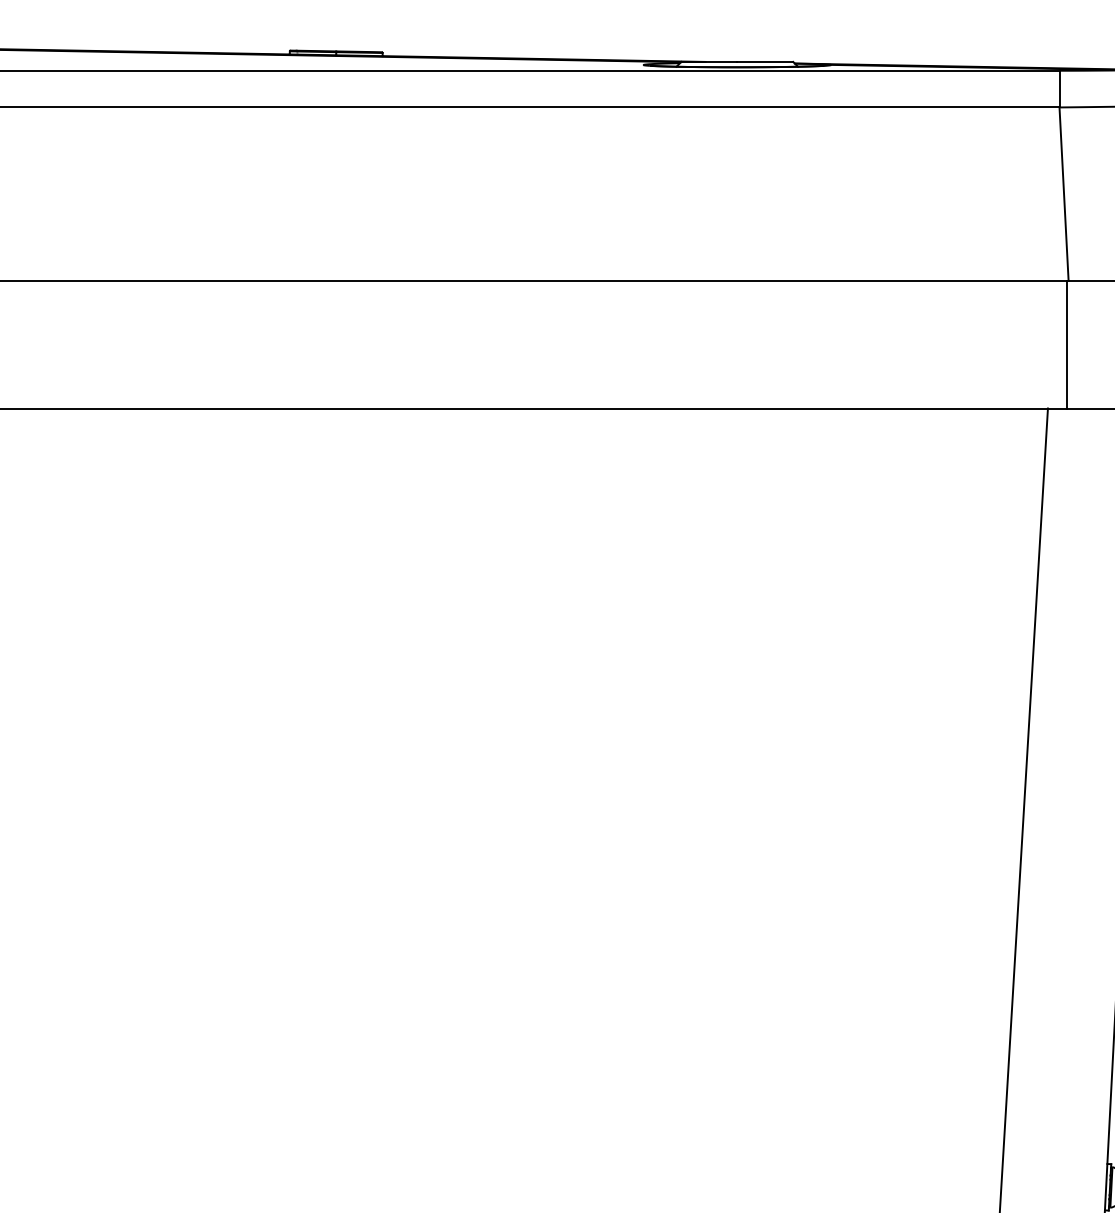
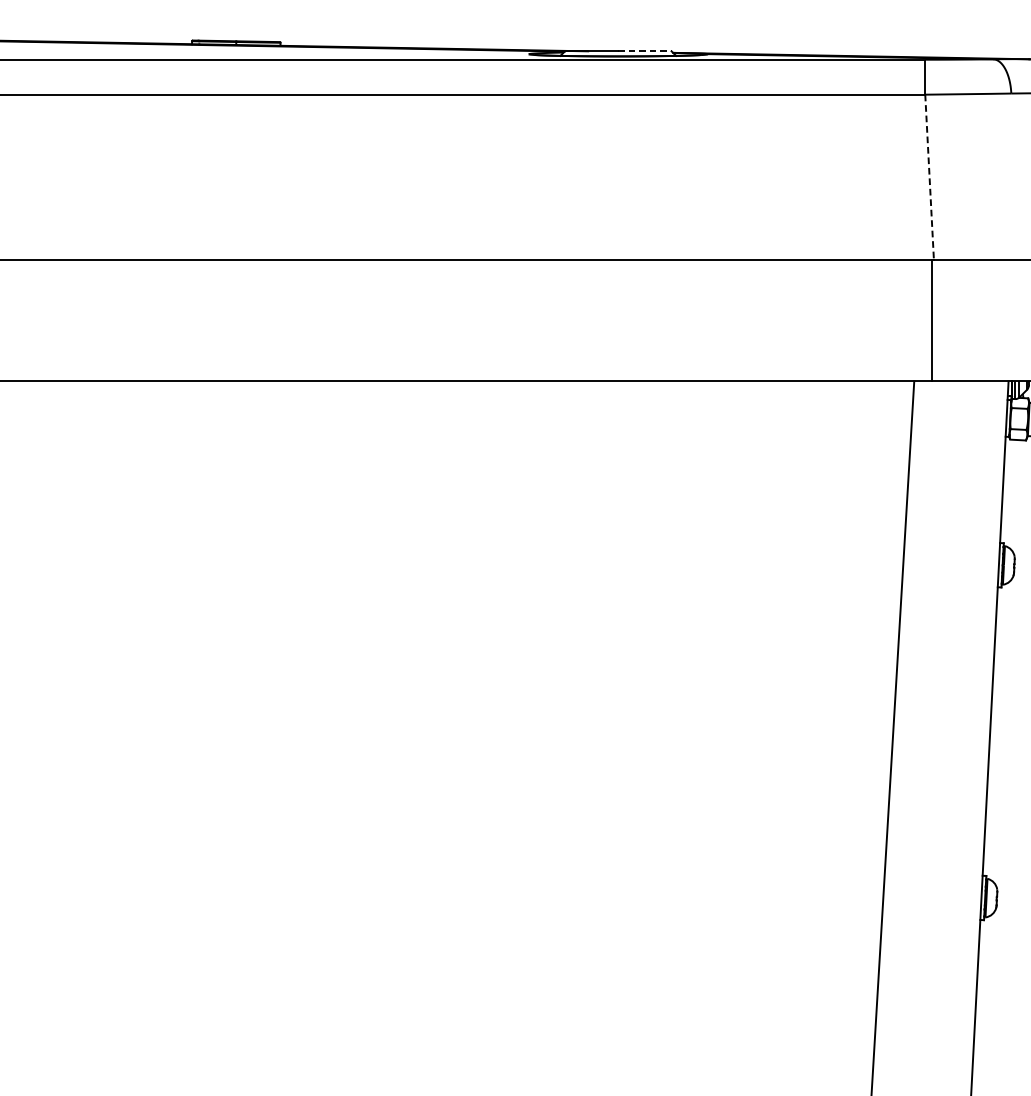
line: (765, 61) -> (645, 50), solid -> dashed
line: (1064, 194) -> (930, 177), solid -> dashed

